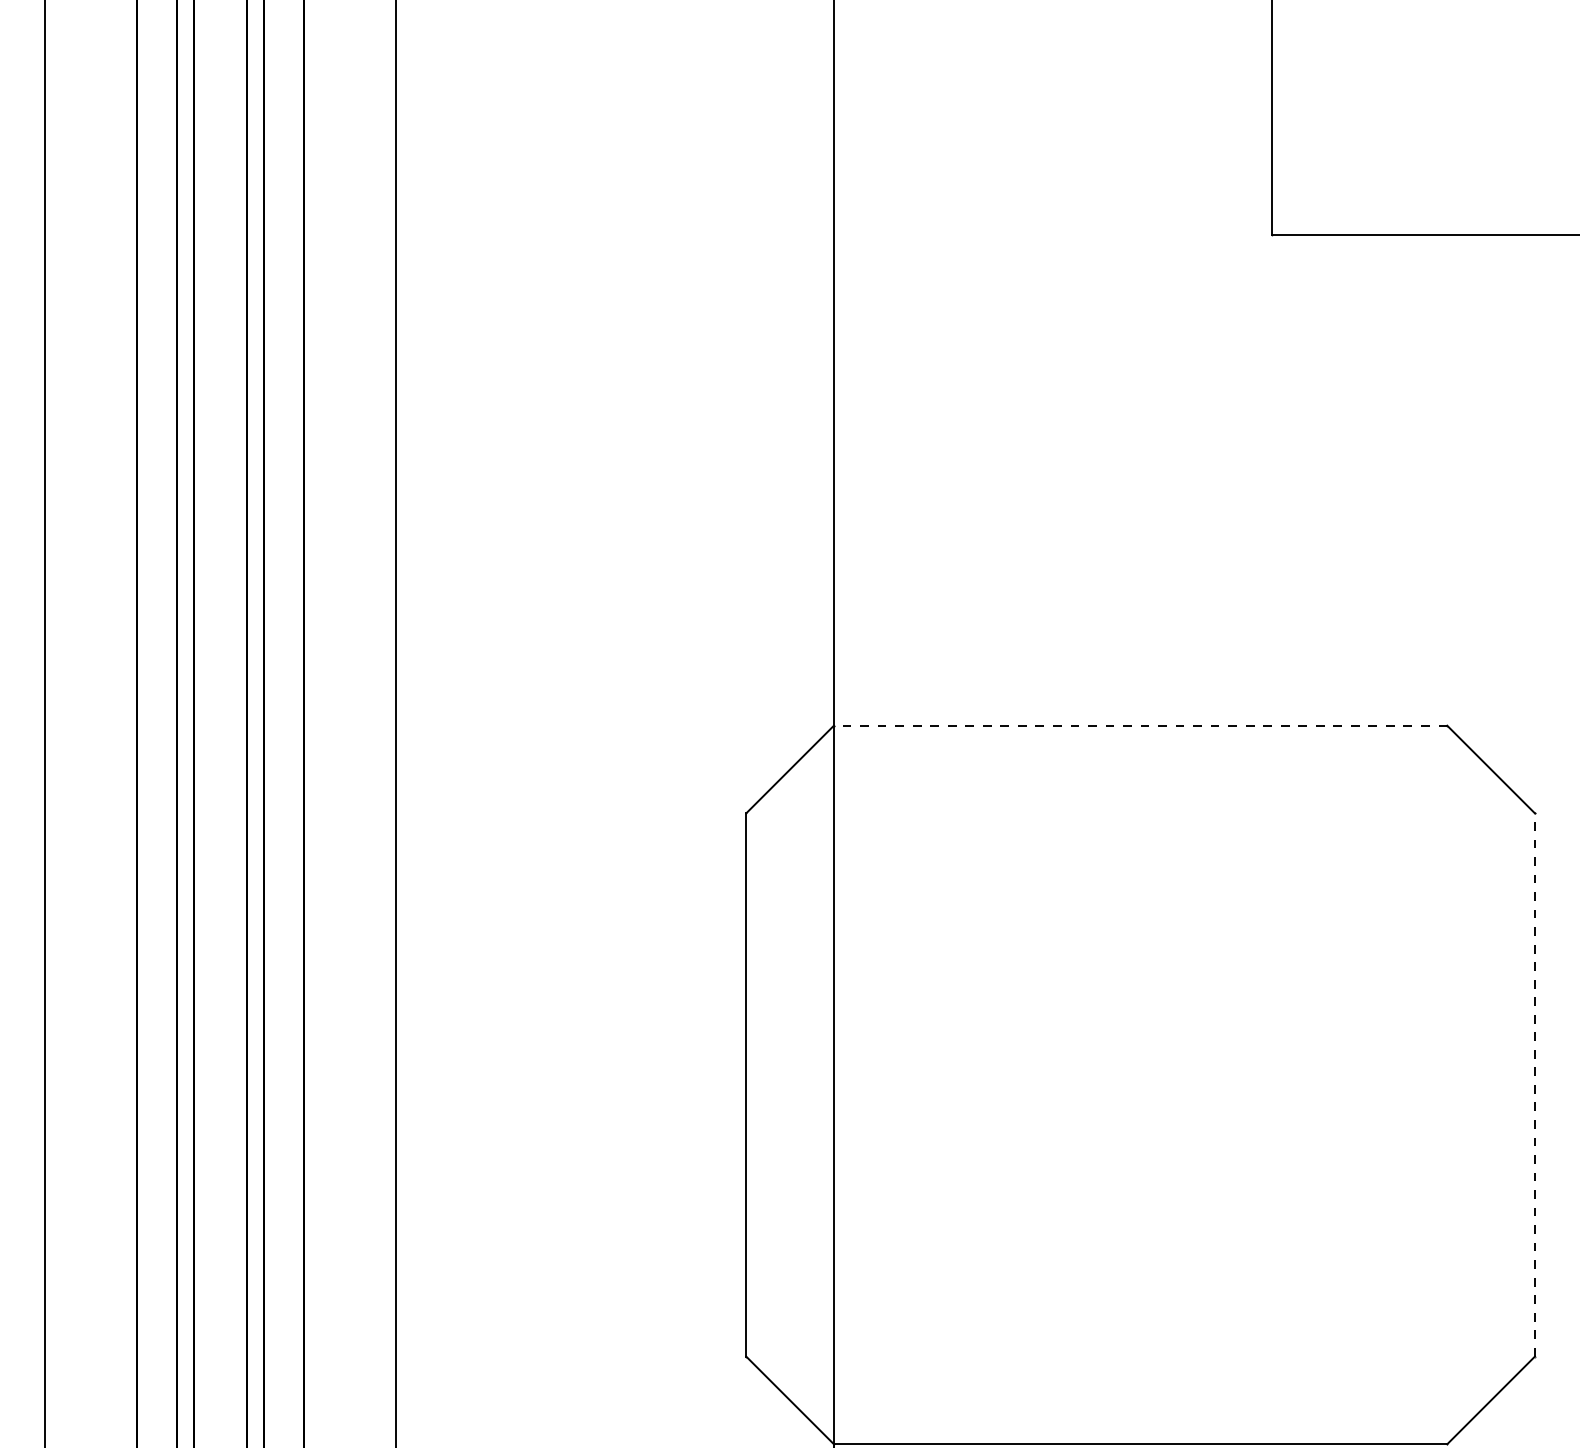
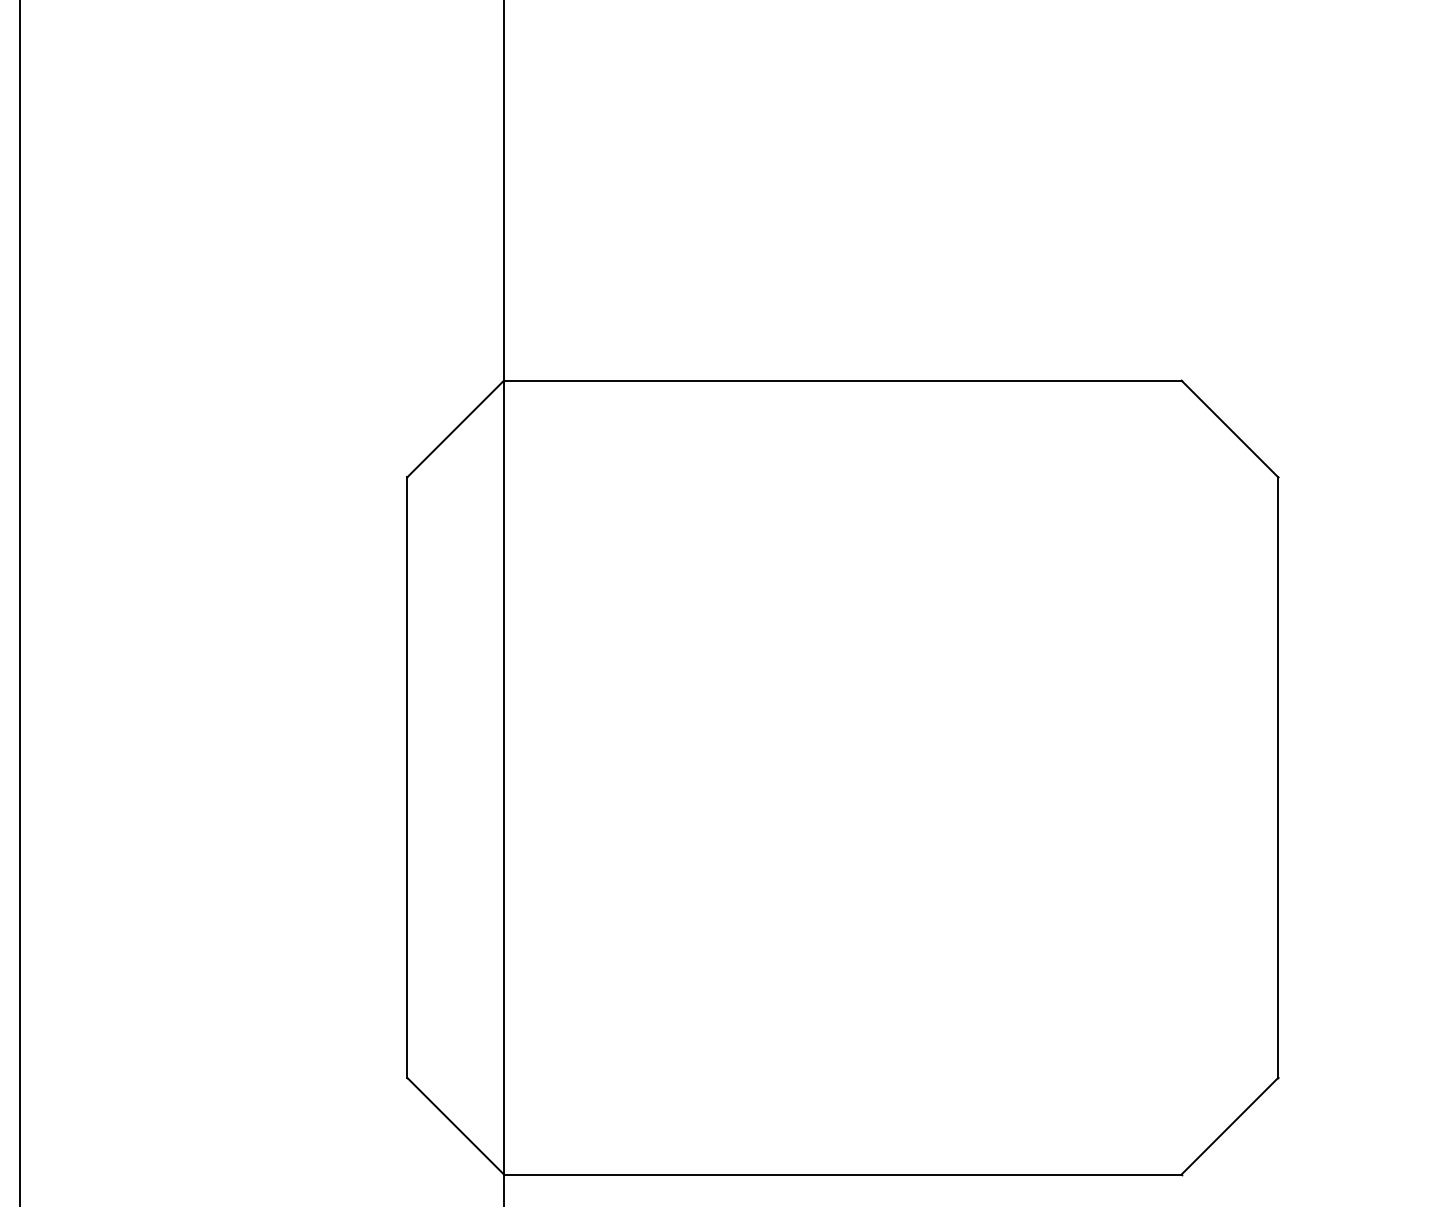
line: (1140, 725) -> (842, 380), dashed -> solid
line: (1534, 1084) -> (1277, 777), dashed -> solid

